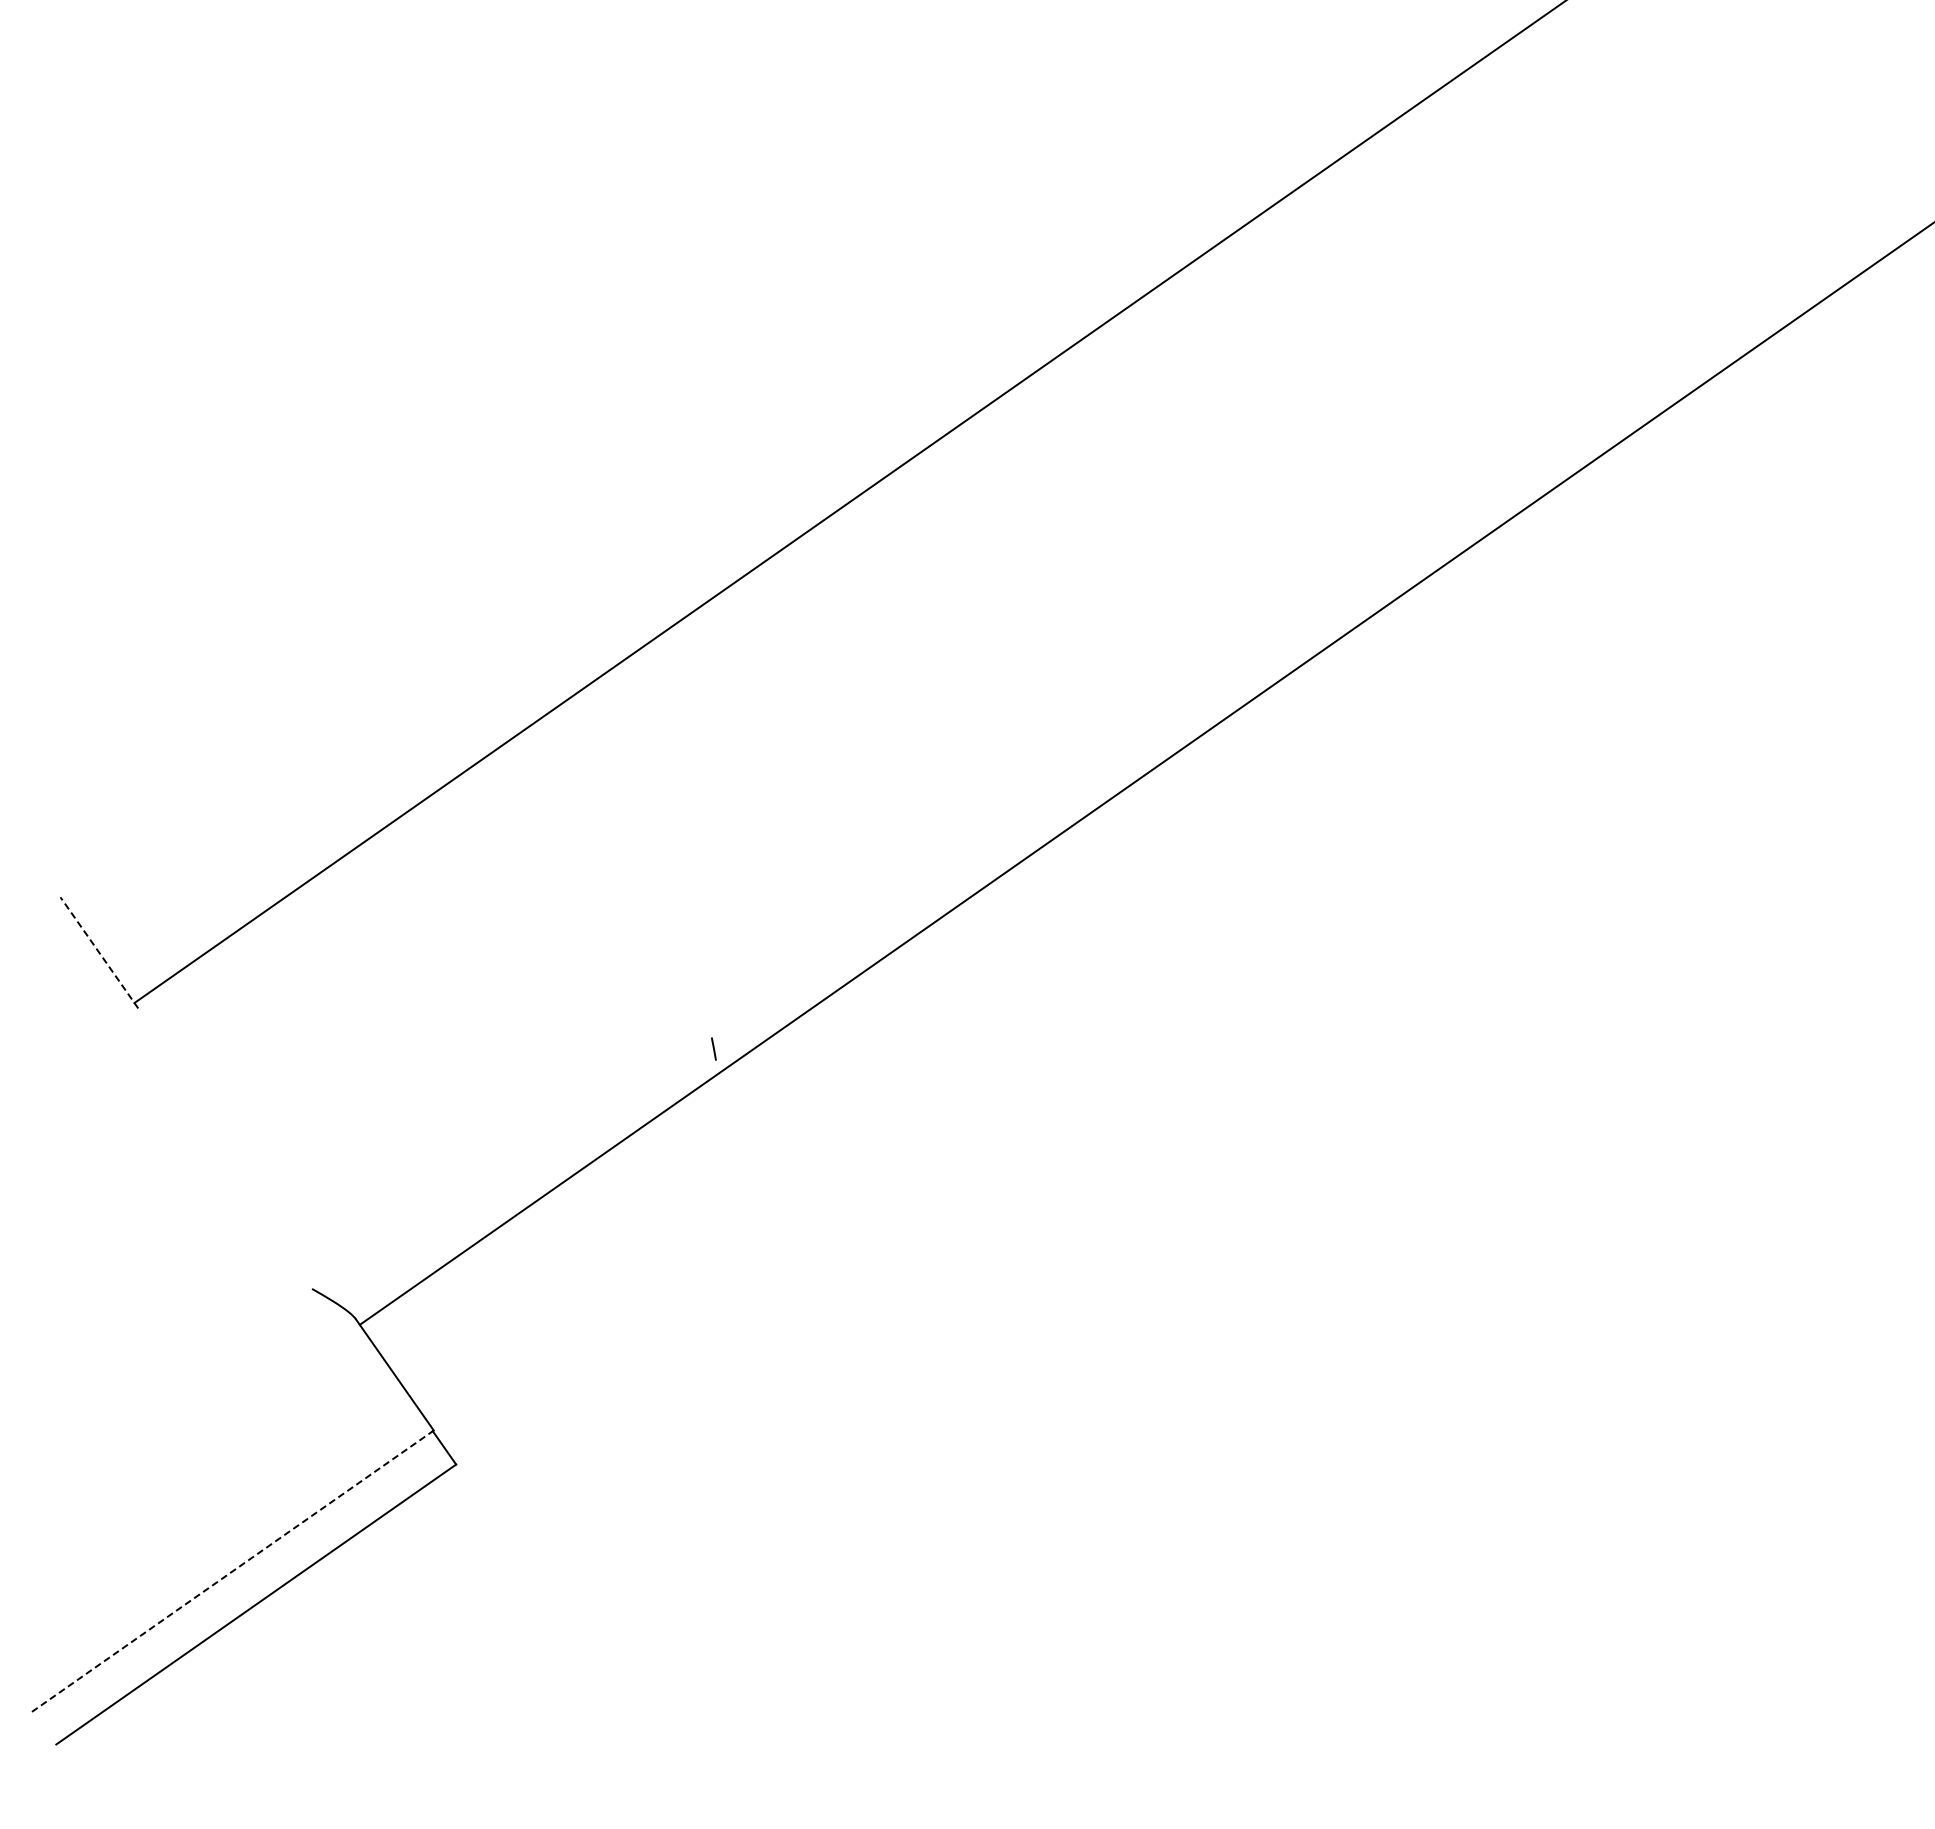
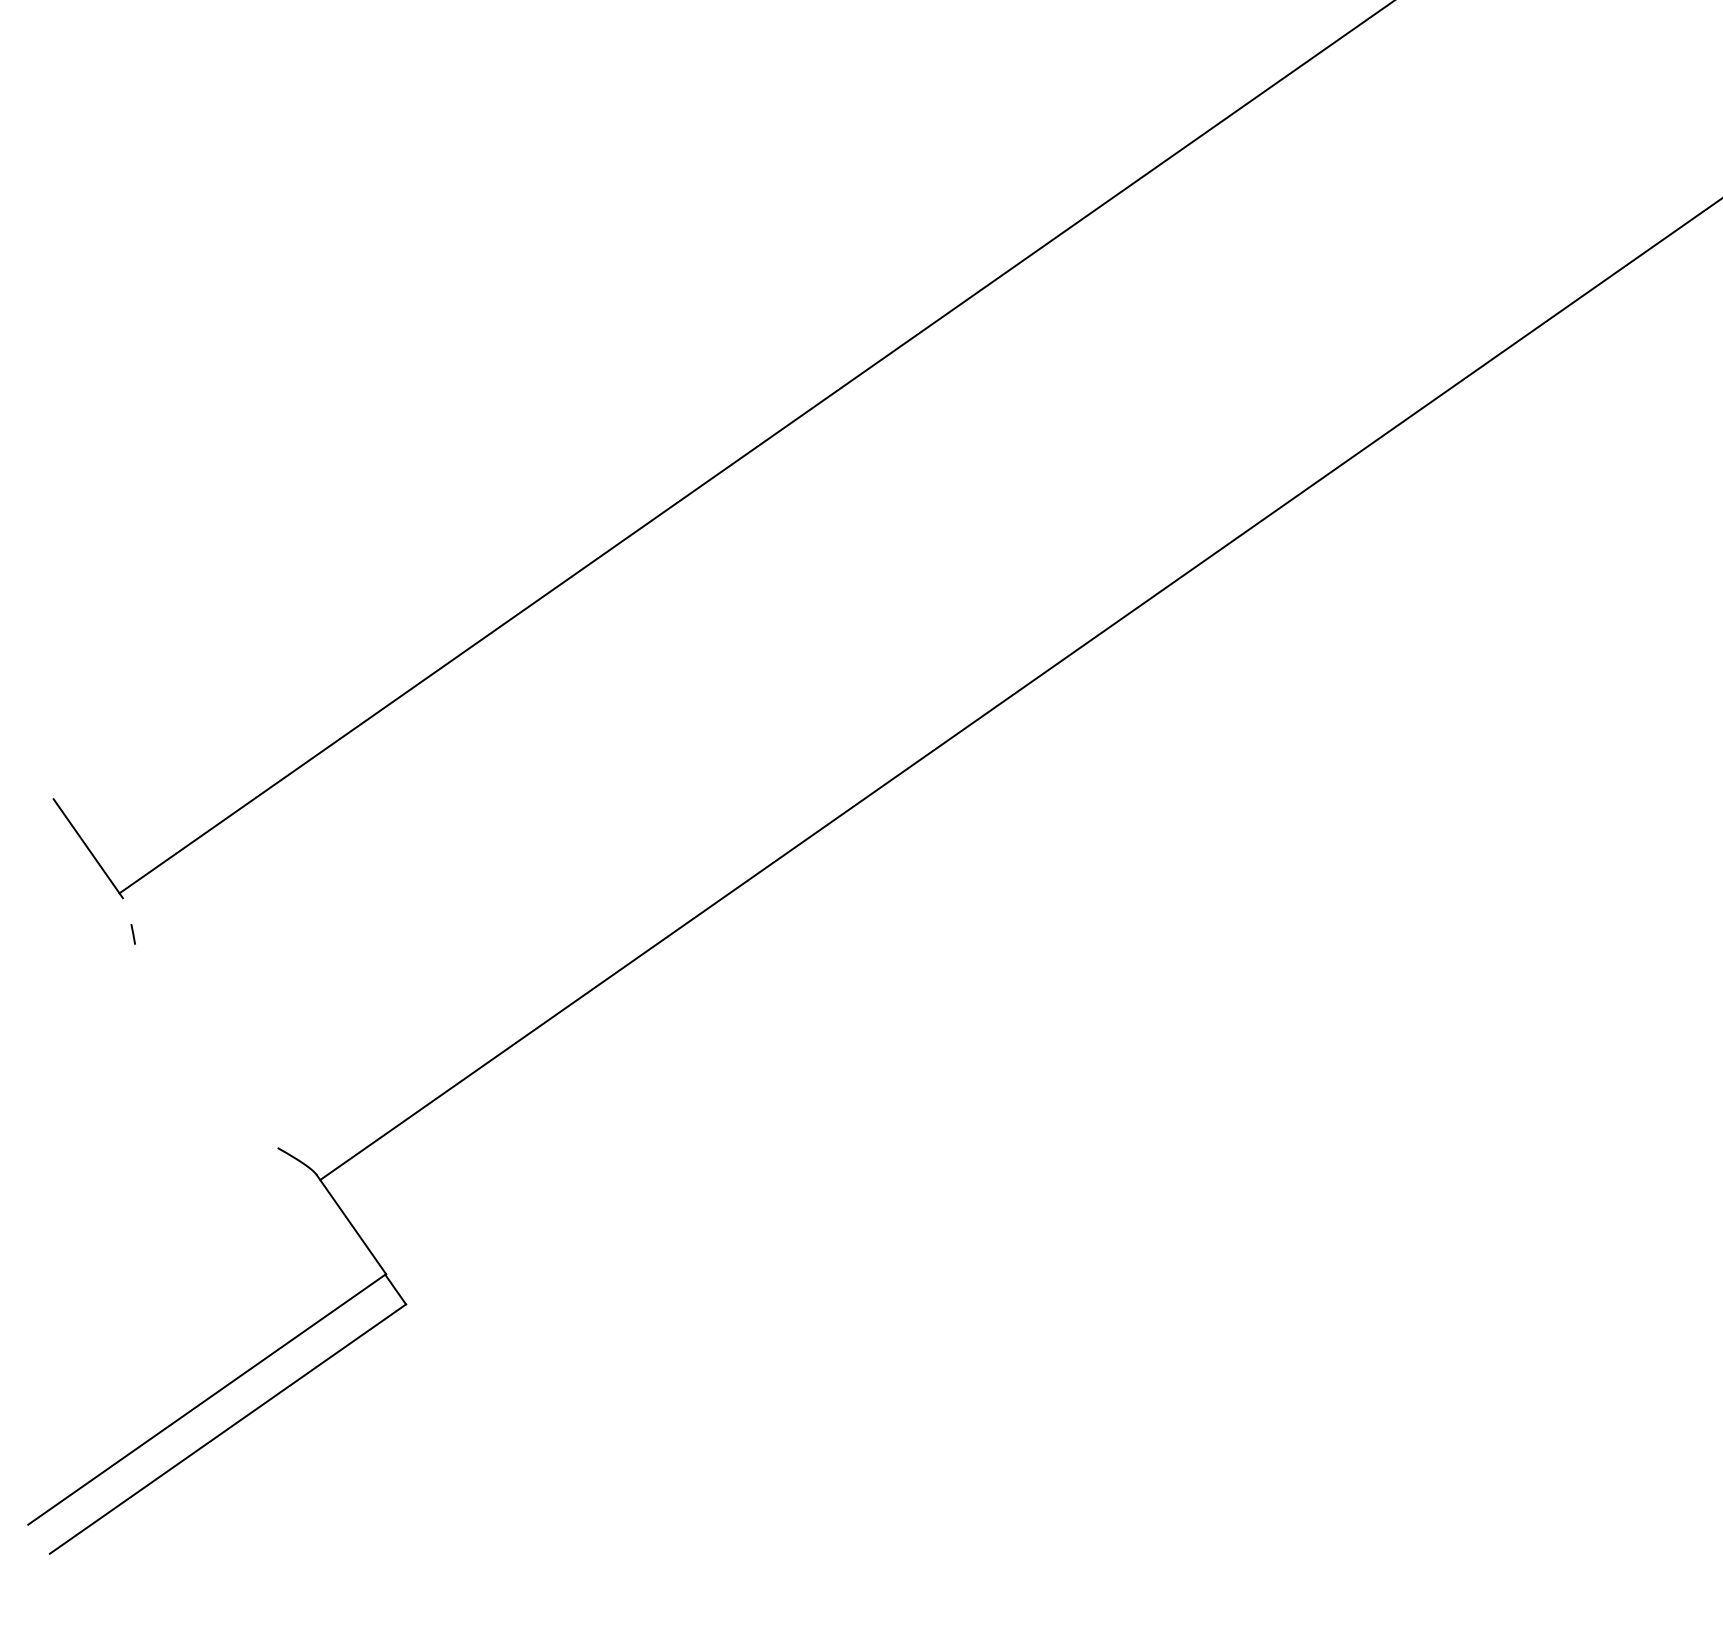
line: (99, 952) -> (88, 848), dashed -> solid
line: (713, 1048) -> (132, 933), moved
line: (233, 1570) -> (207, 1398), dashed -> solid

